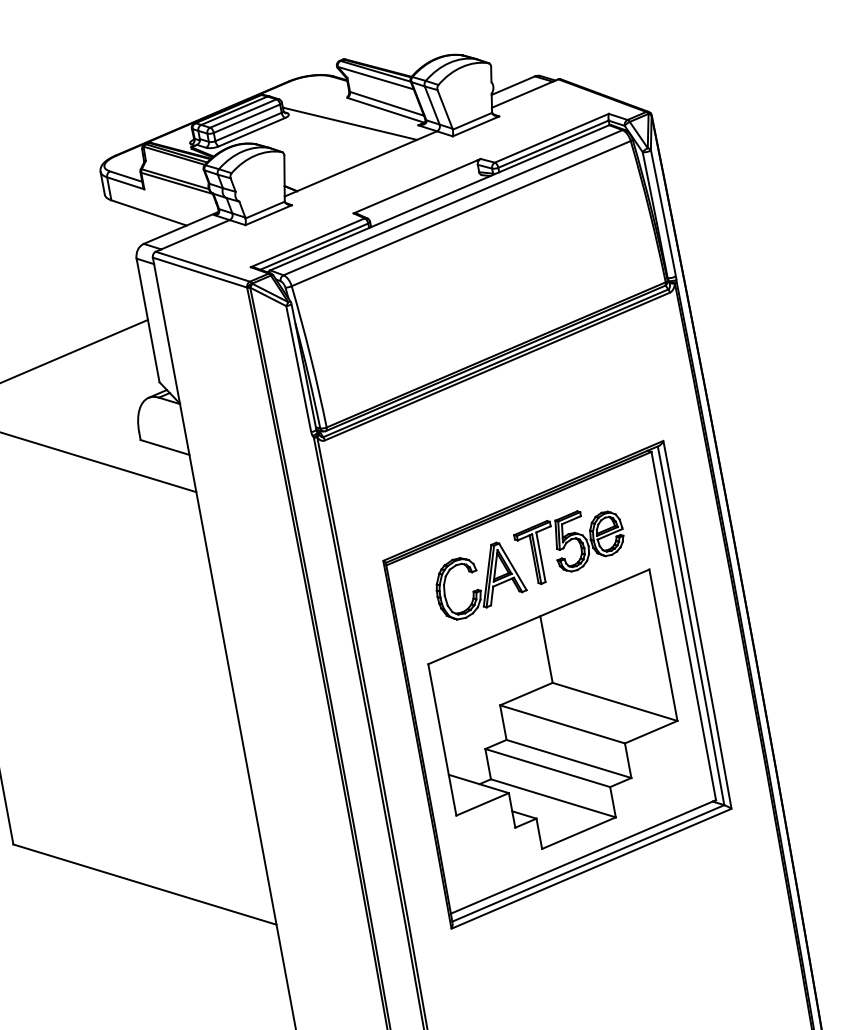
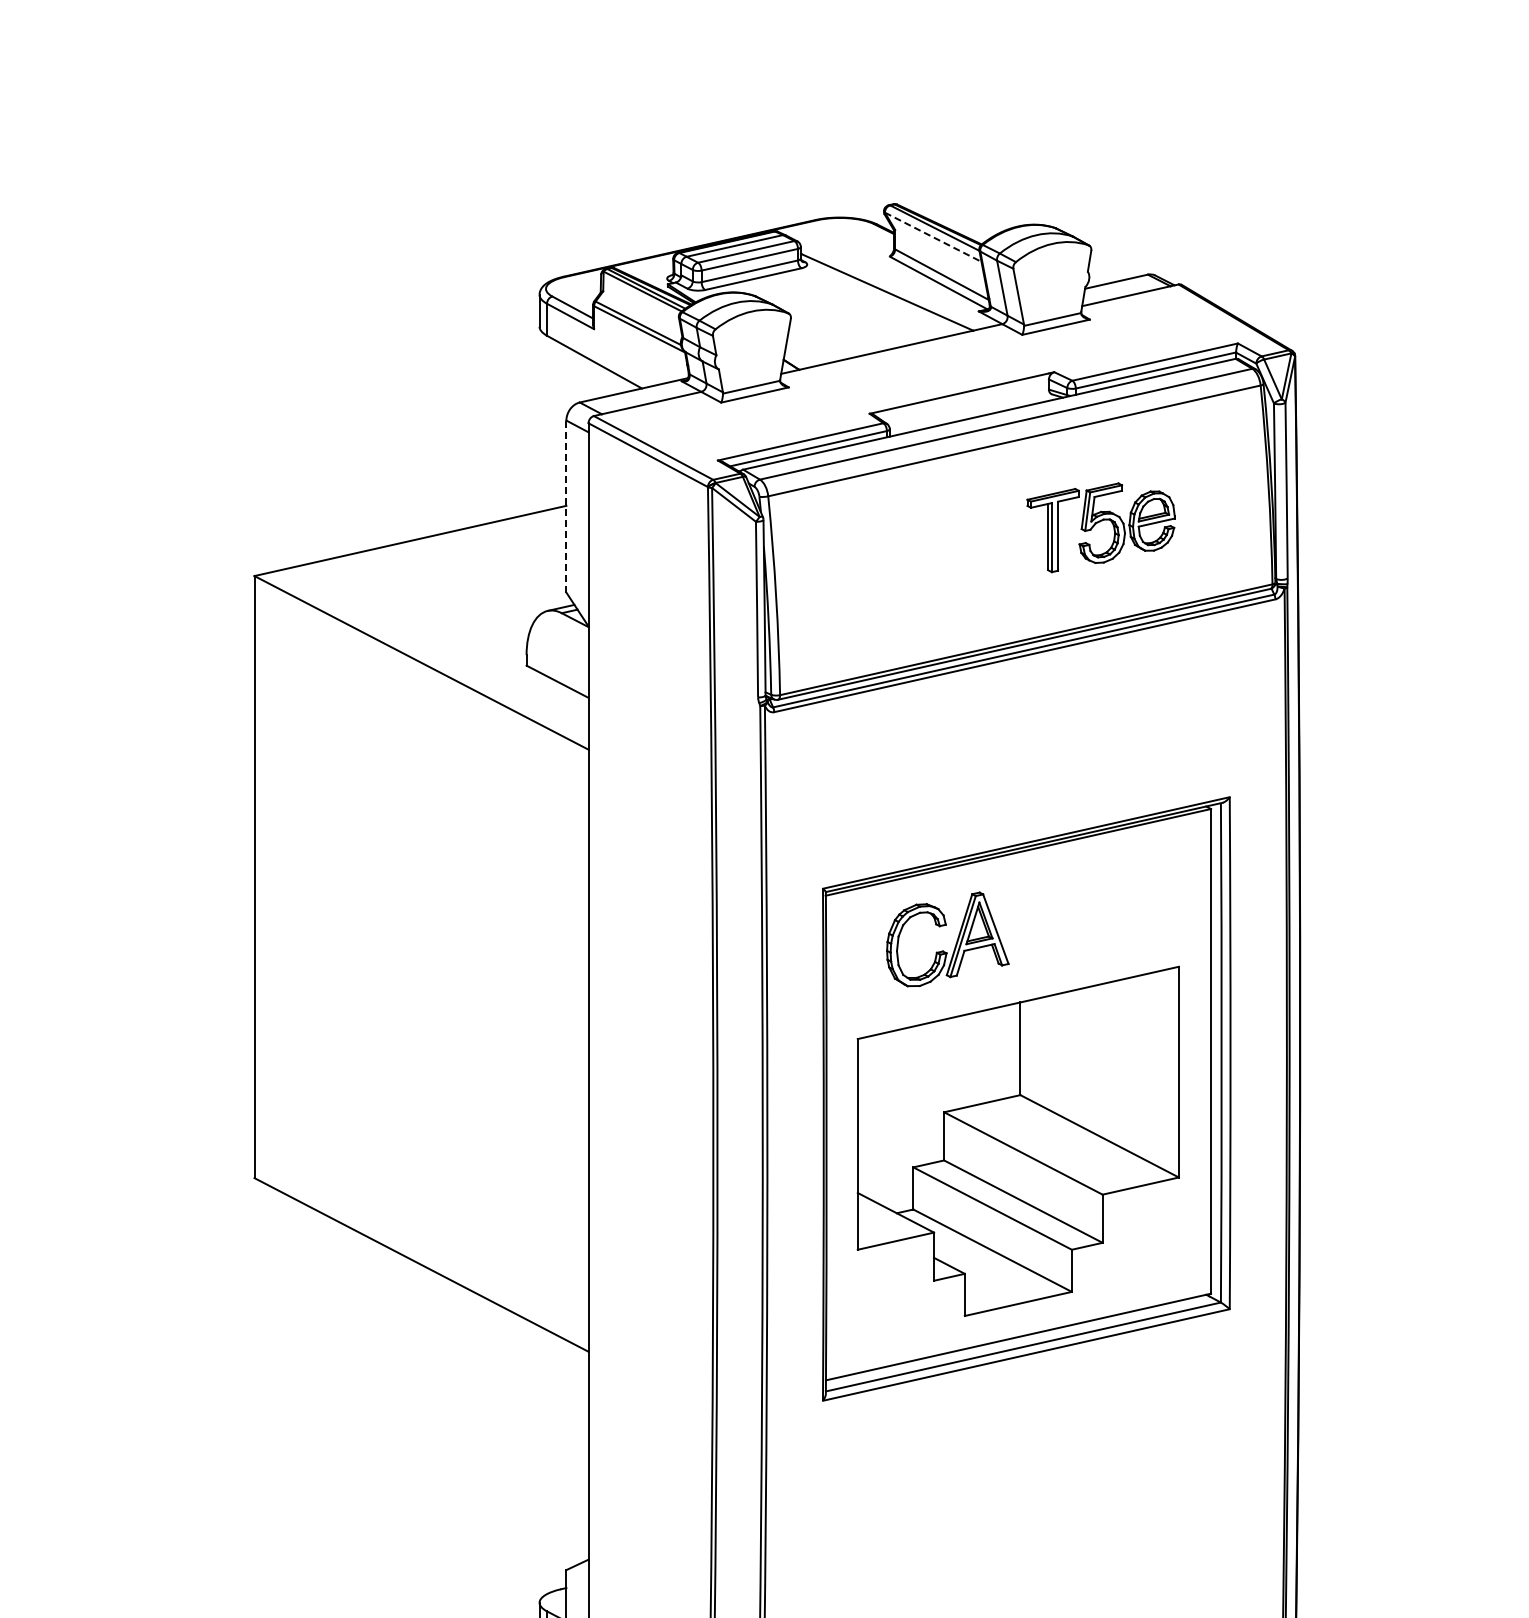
line: (375, 78) -> (933, 237), solid -> dashed
line: (148, 320) -> (566, 506), solid -> dashed
part: (570, 545) -> (1100, 527), moved

